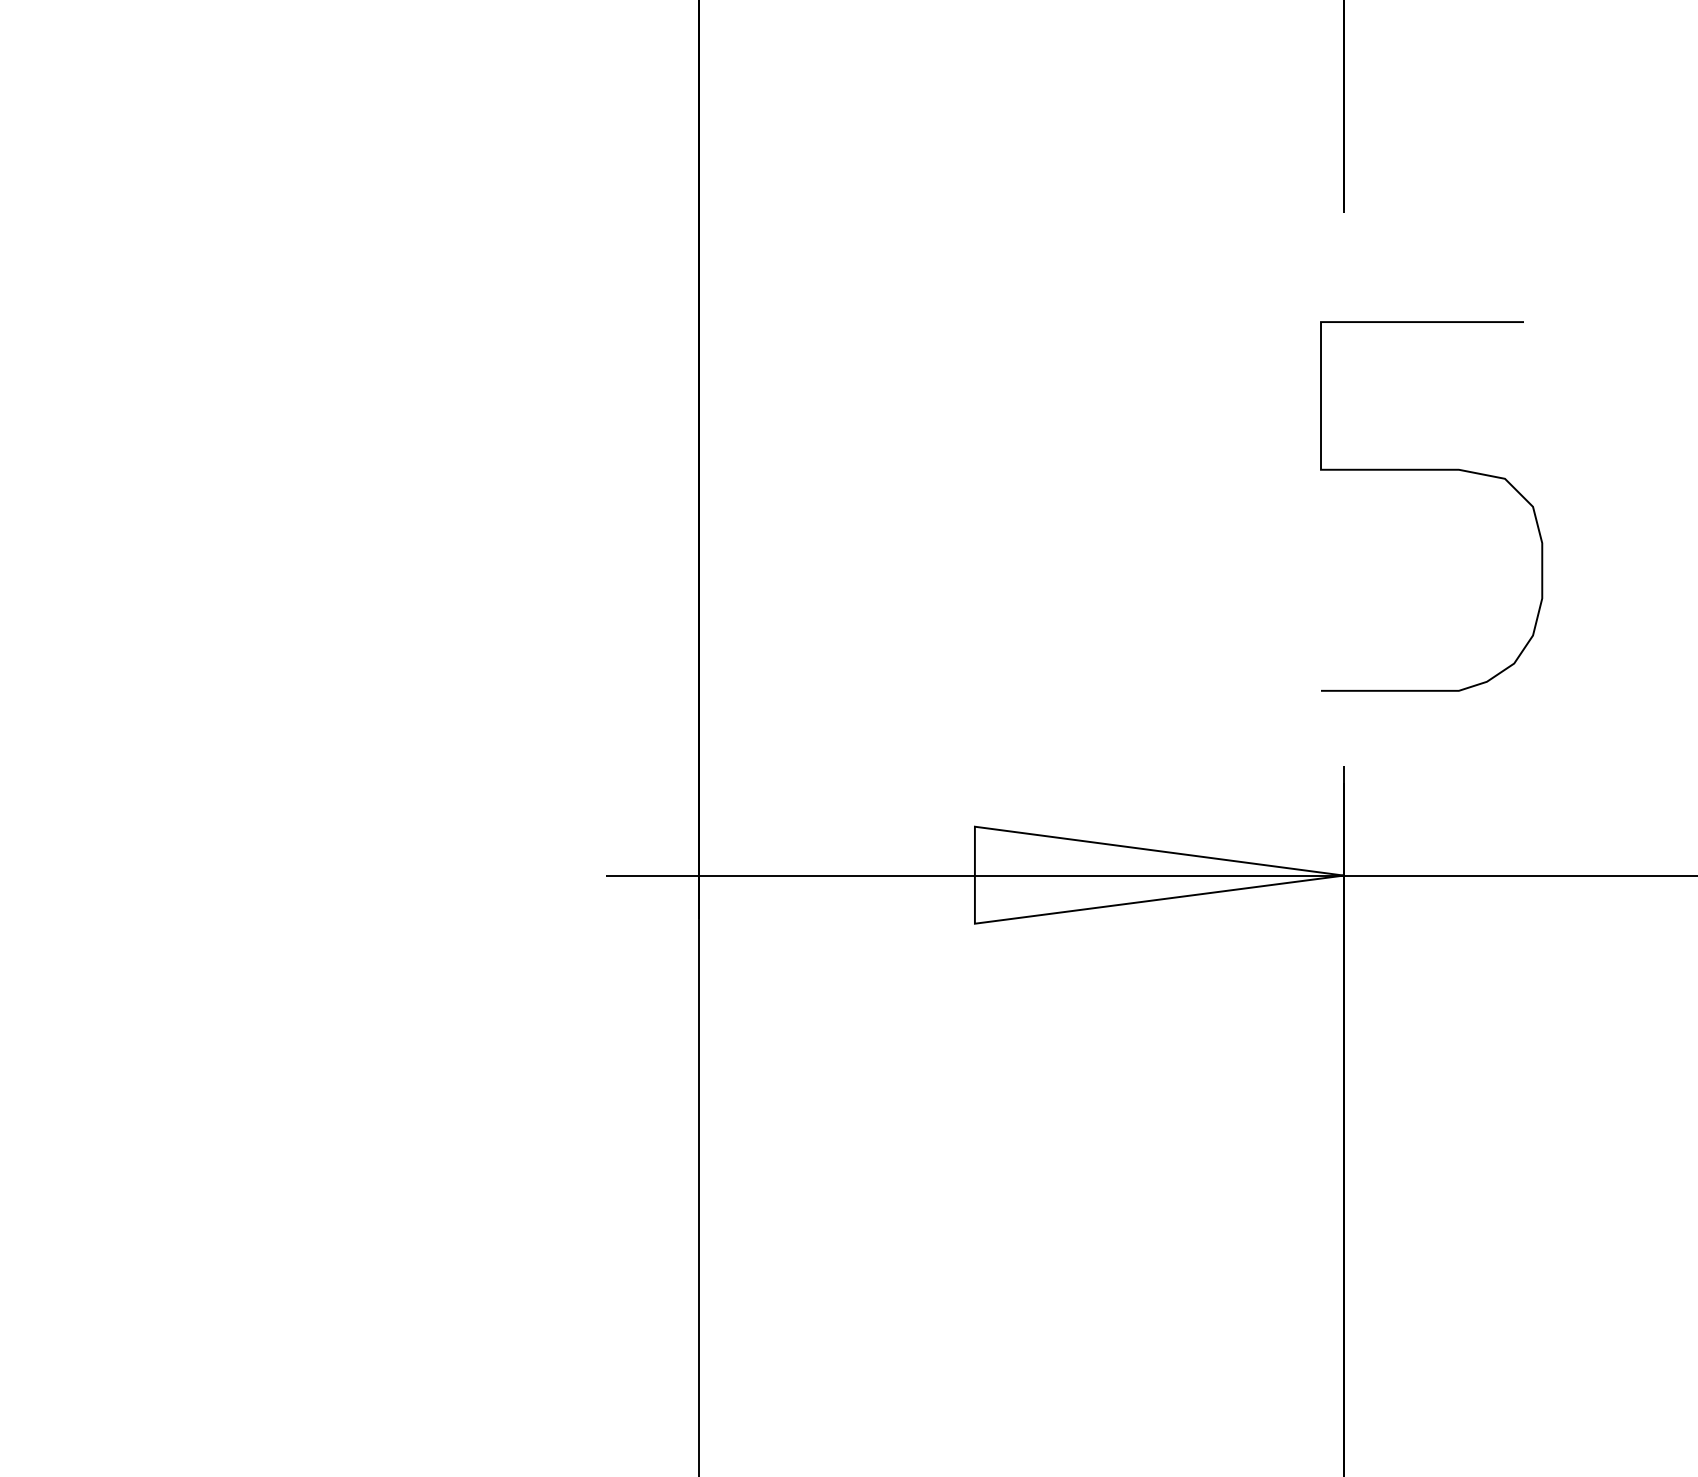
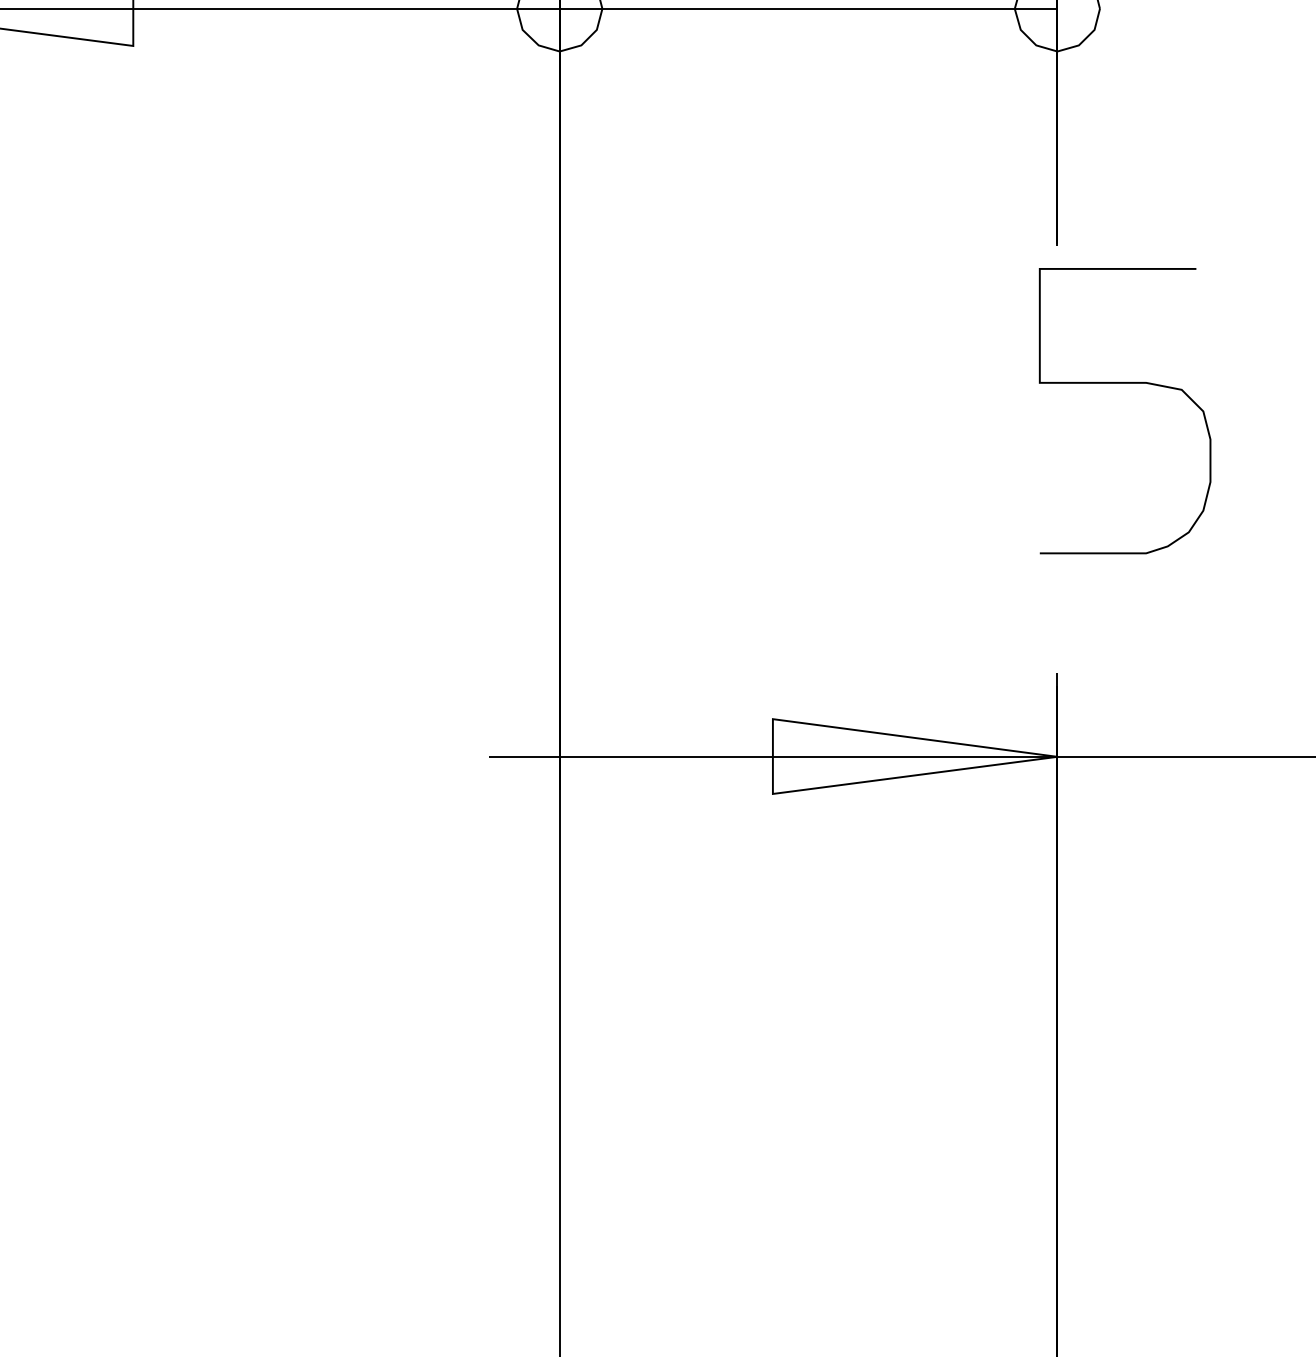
curve: (1430, 470) -> (1124, 383), moved

